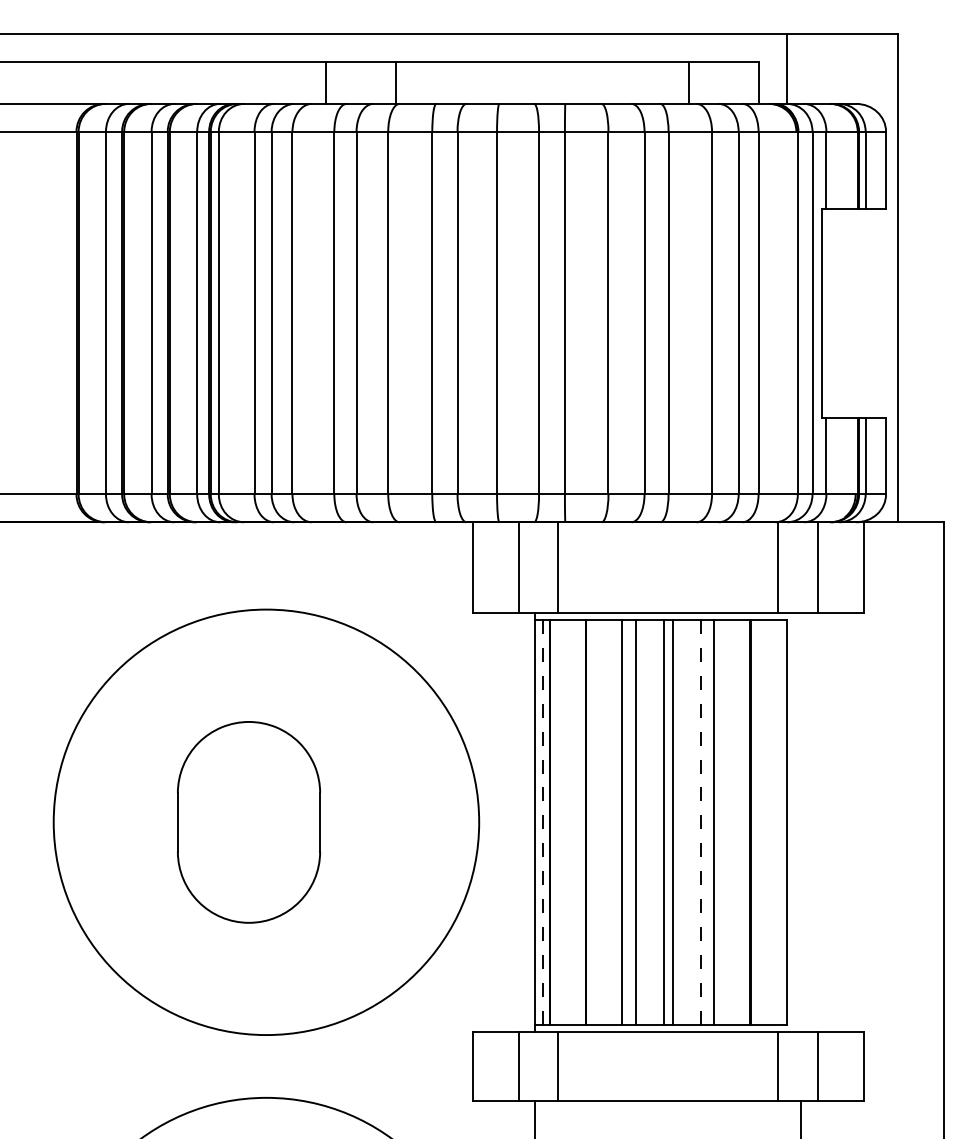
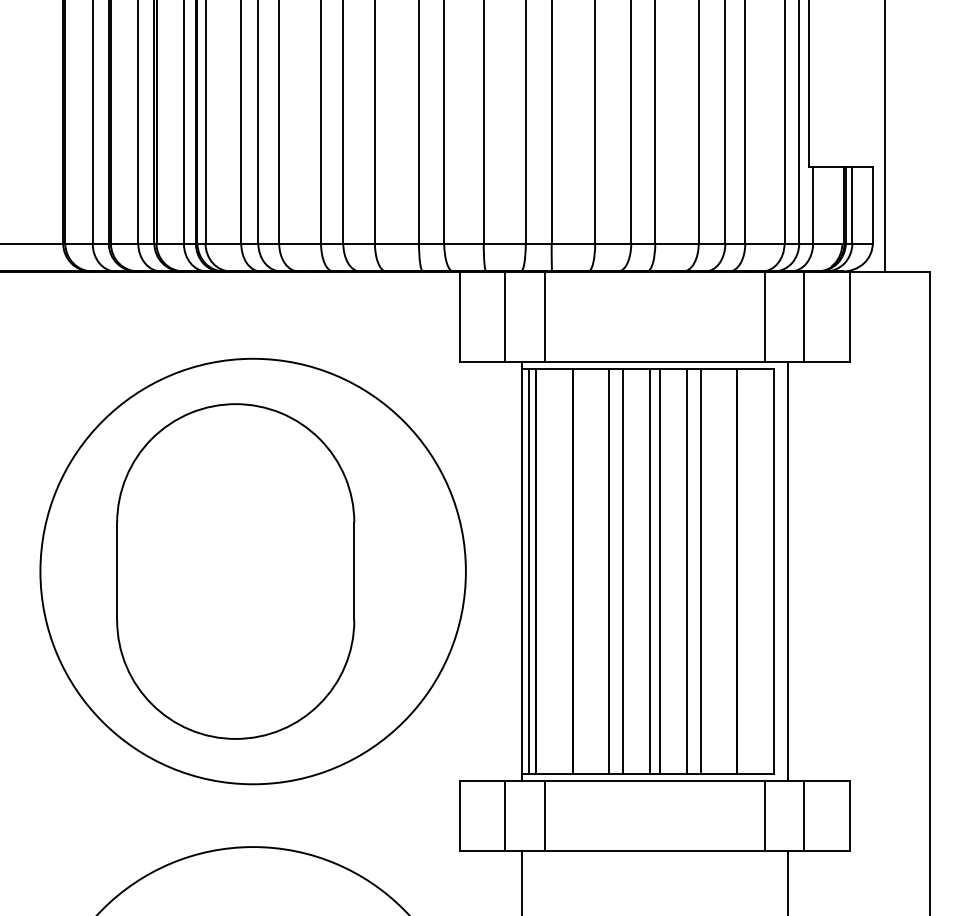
line: (700, 821) -> (687, 570), dashed -> solid
part: (248, 822) -> (235, 571), size x1.67
line: (542, 822) -> (529, 571), dashed -> solid
line: (801, 822) -> (788, 571), added

